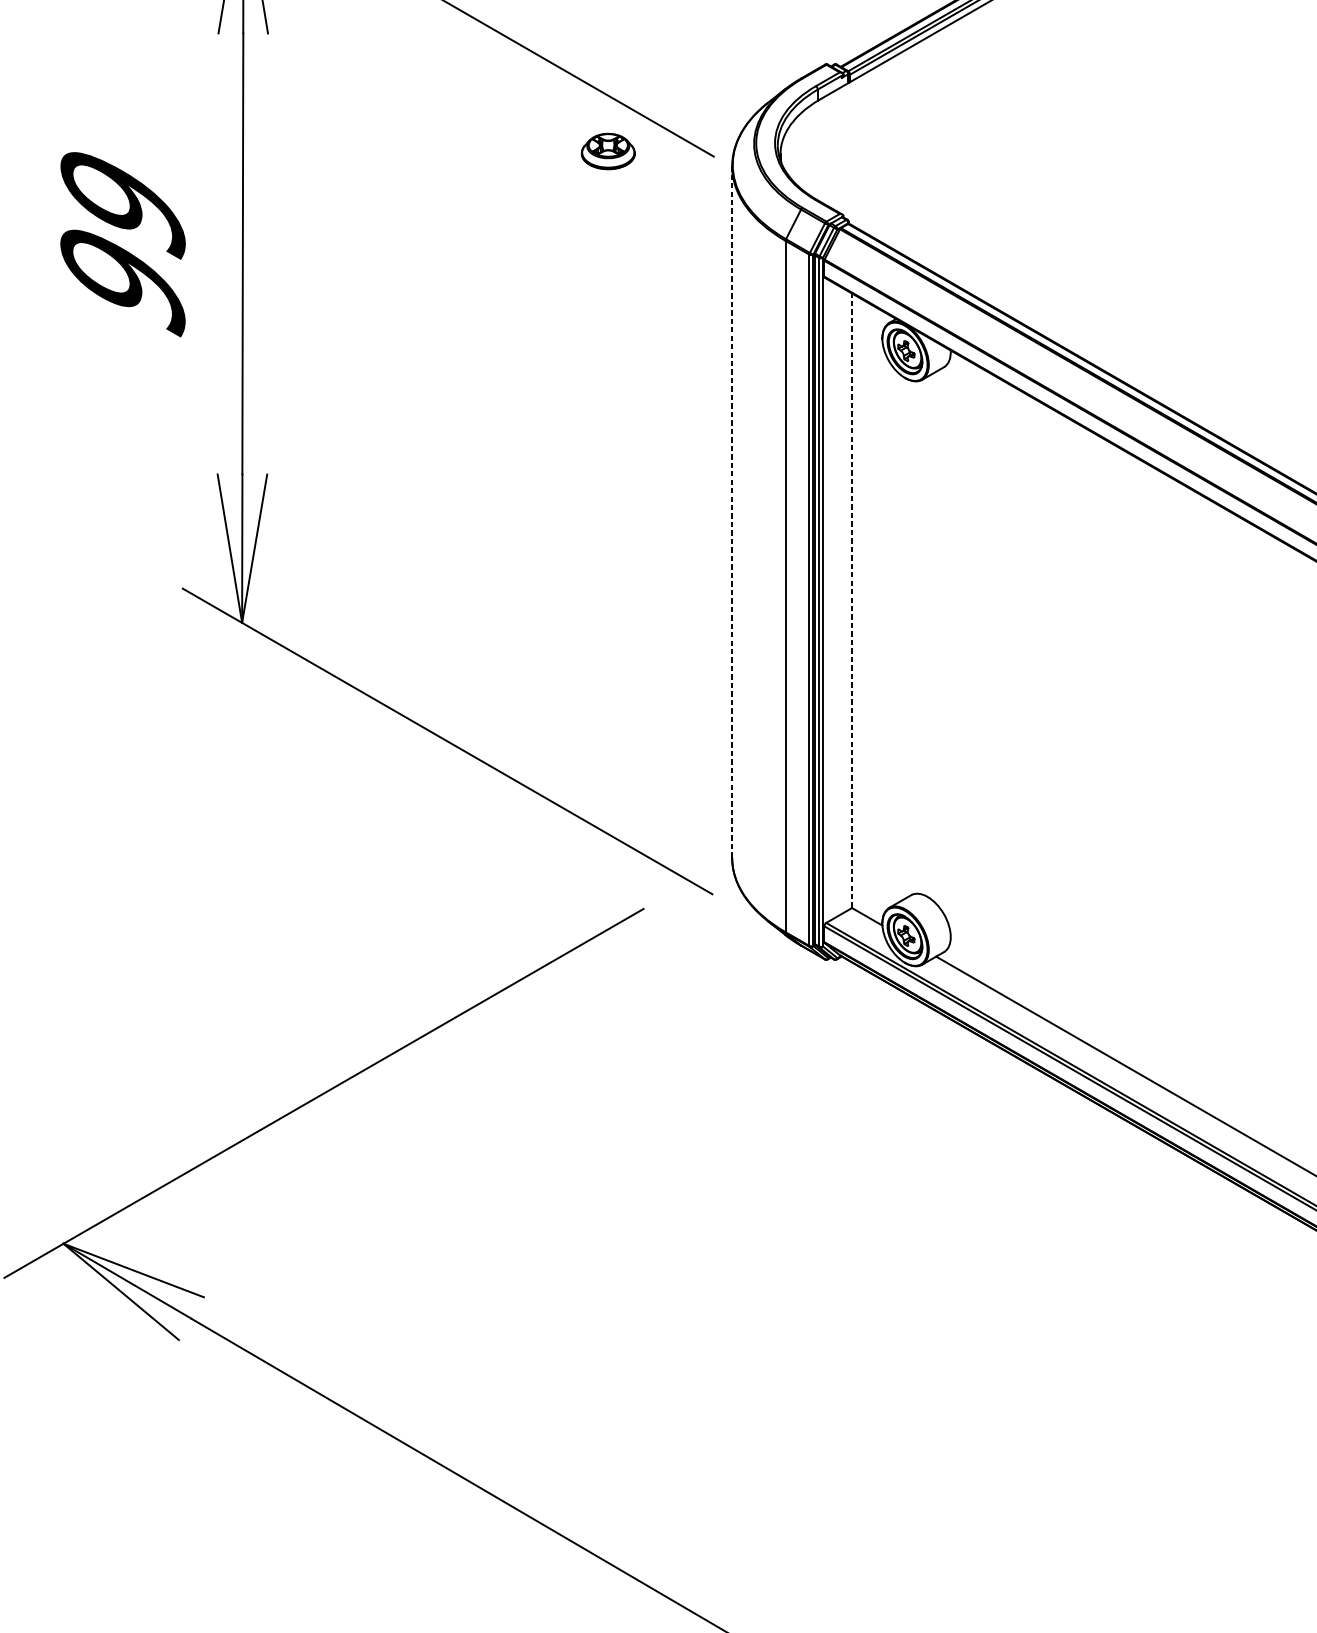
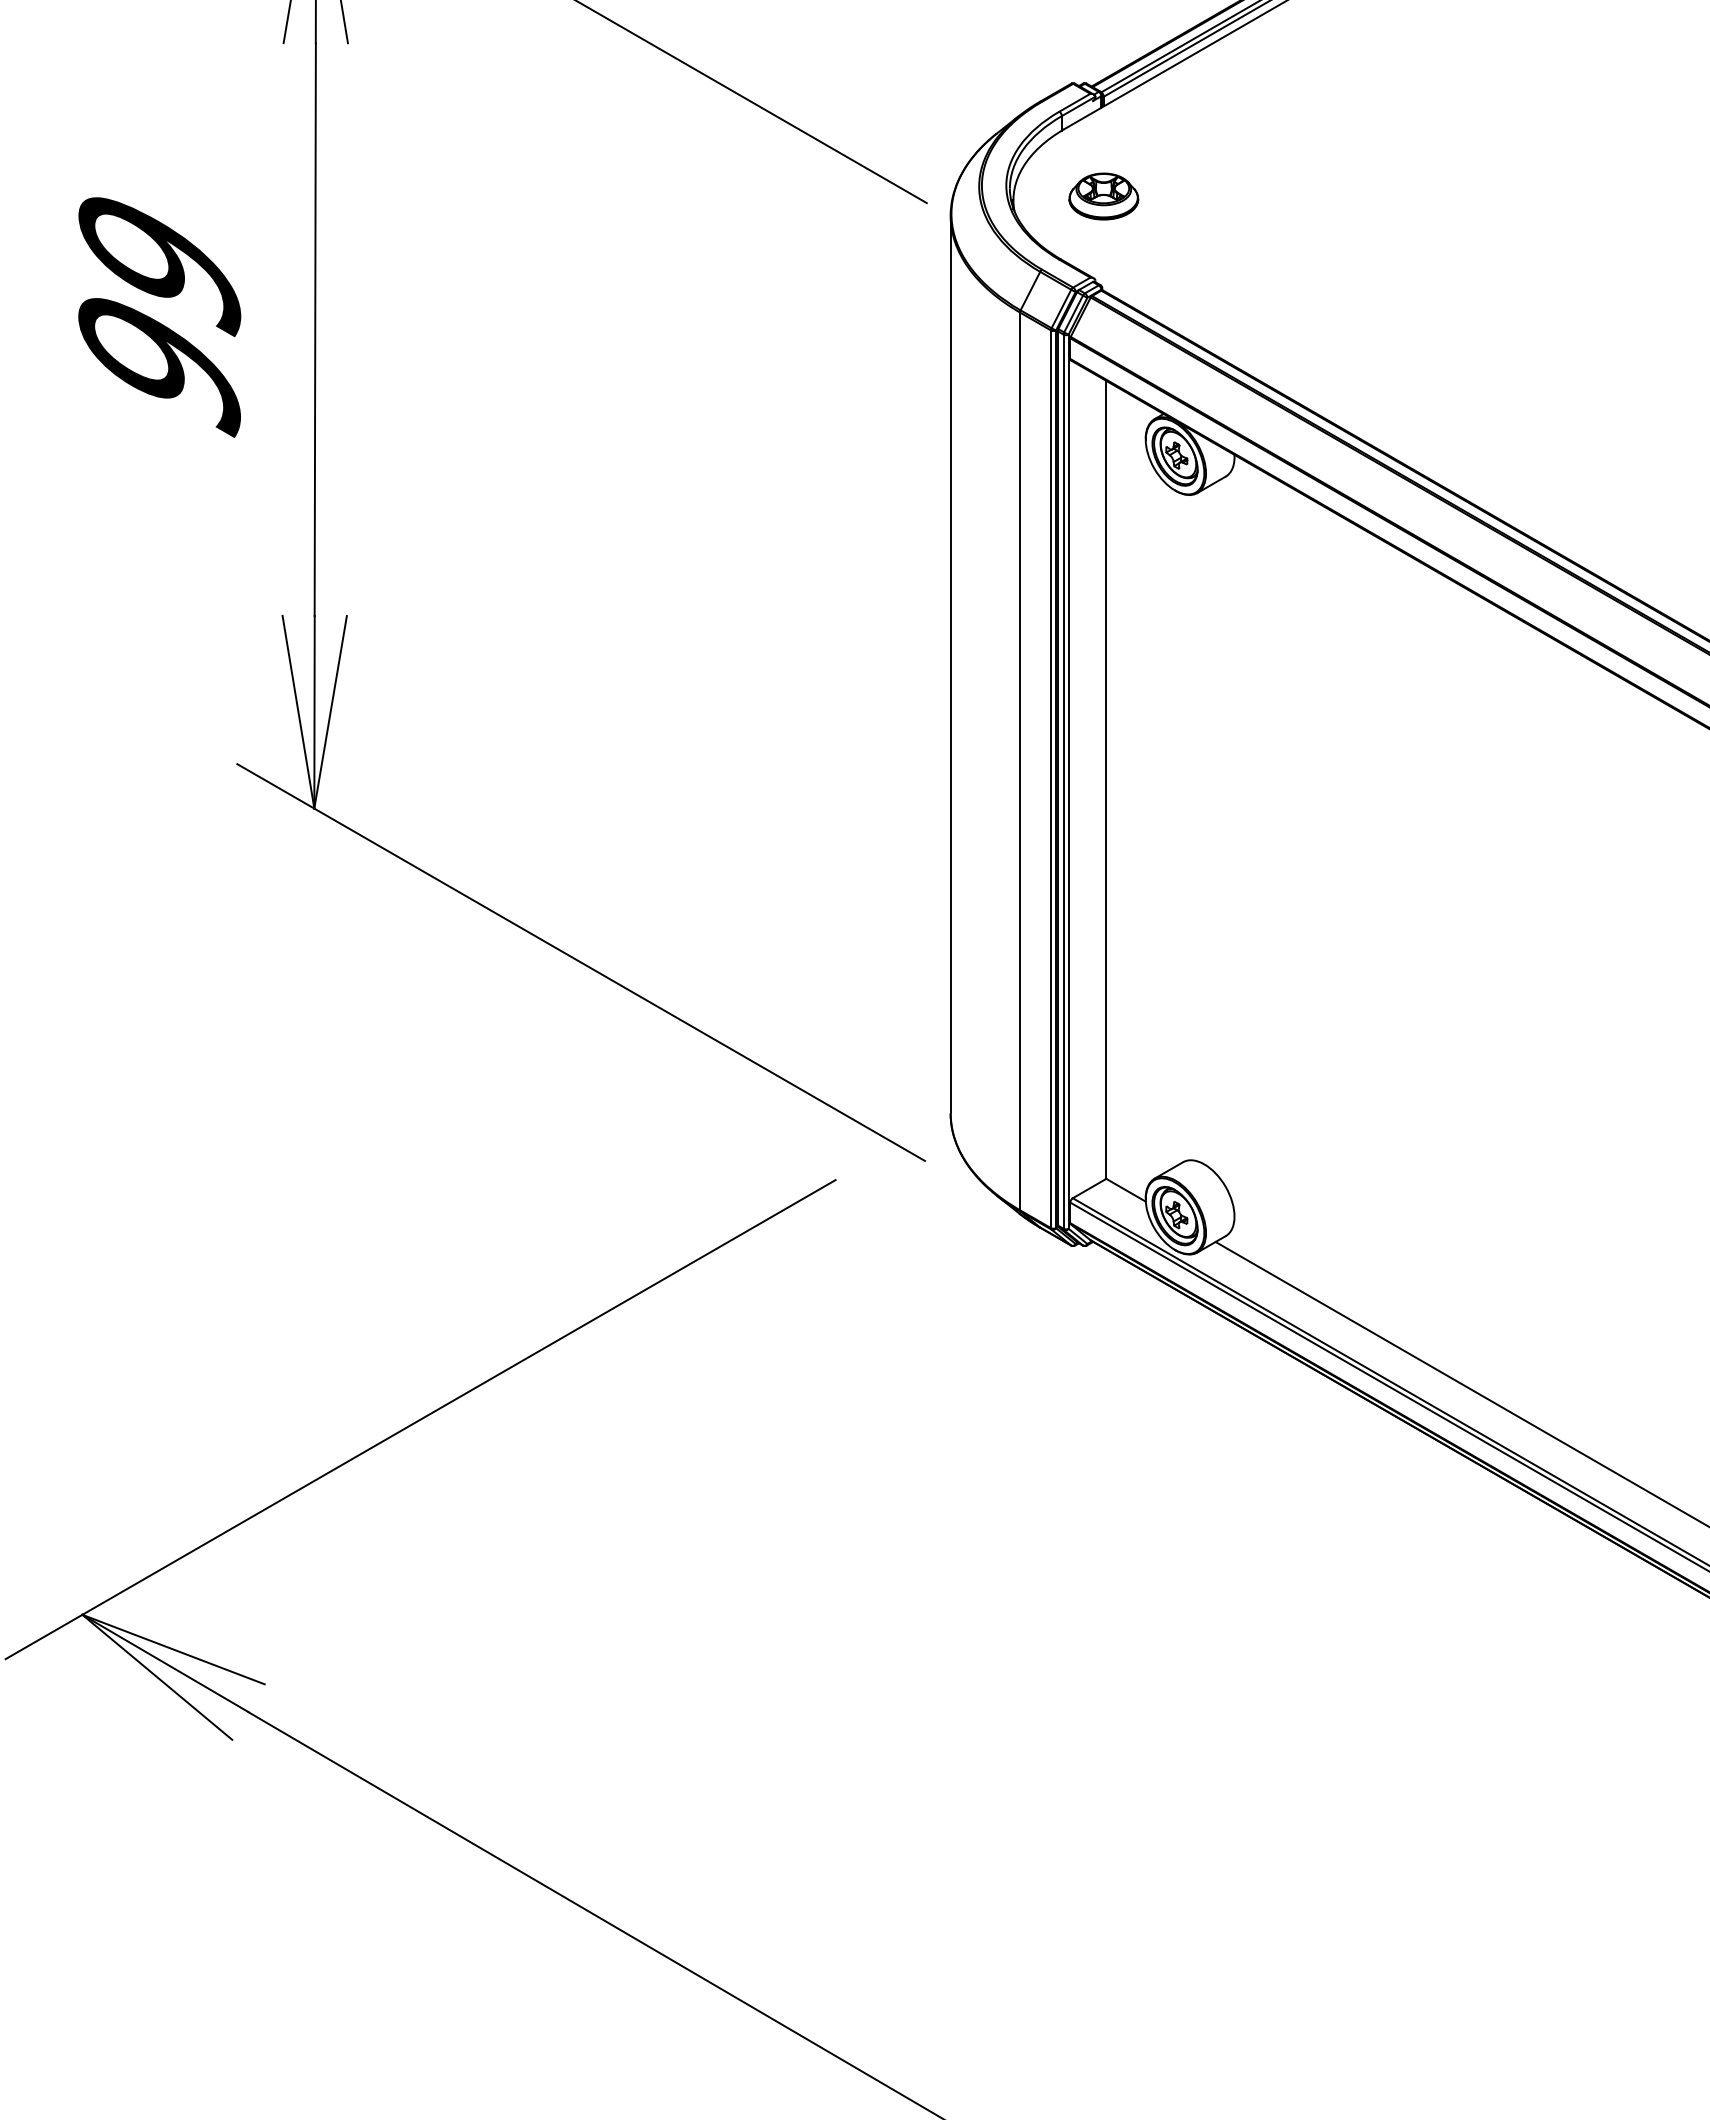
part: (608, 151) -> (1103, 196), moved
line: (732, 511) -> (950, 664), dashed -> solid
line: (851, 600) -> (1105, 779), dashed -> solid

